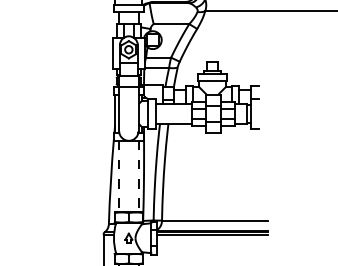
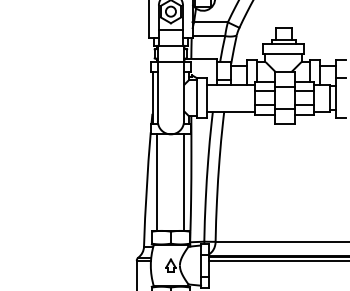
line: (118, 176) -> (156, 182), dashed -> solid
line: (138, 176) -> (183, 182), dashed -> solid

